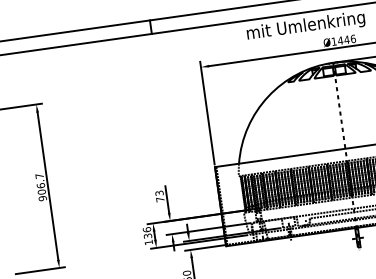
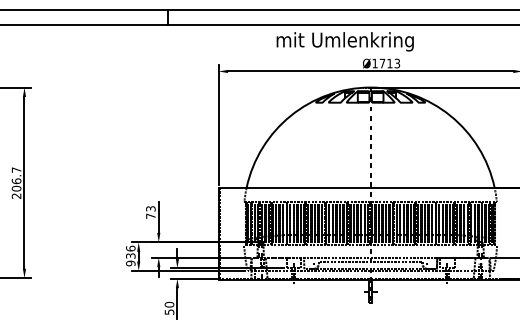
text: (346, 39) -> (389, 63), Ø1446 -> Ø1713
text: (42, 197) -> (16, 195), 906.7 -> 206.7
text: (148, 242) -> (130, 263), 136 -> 936

